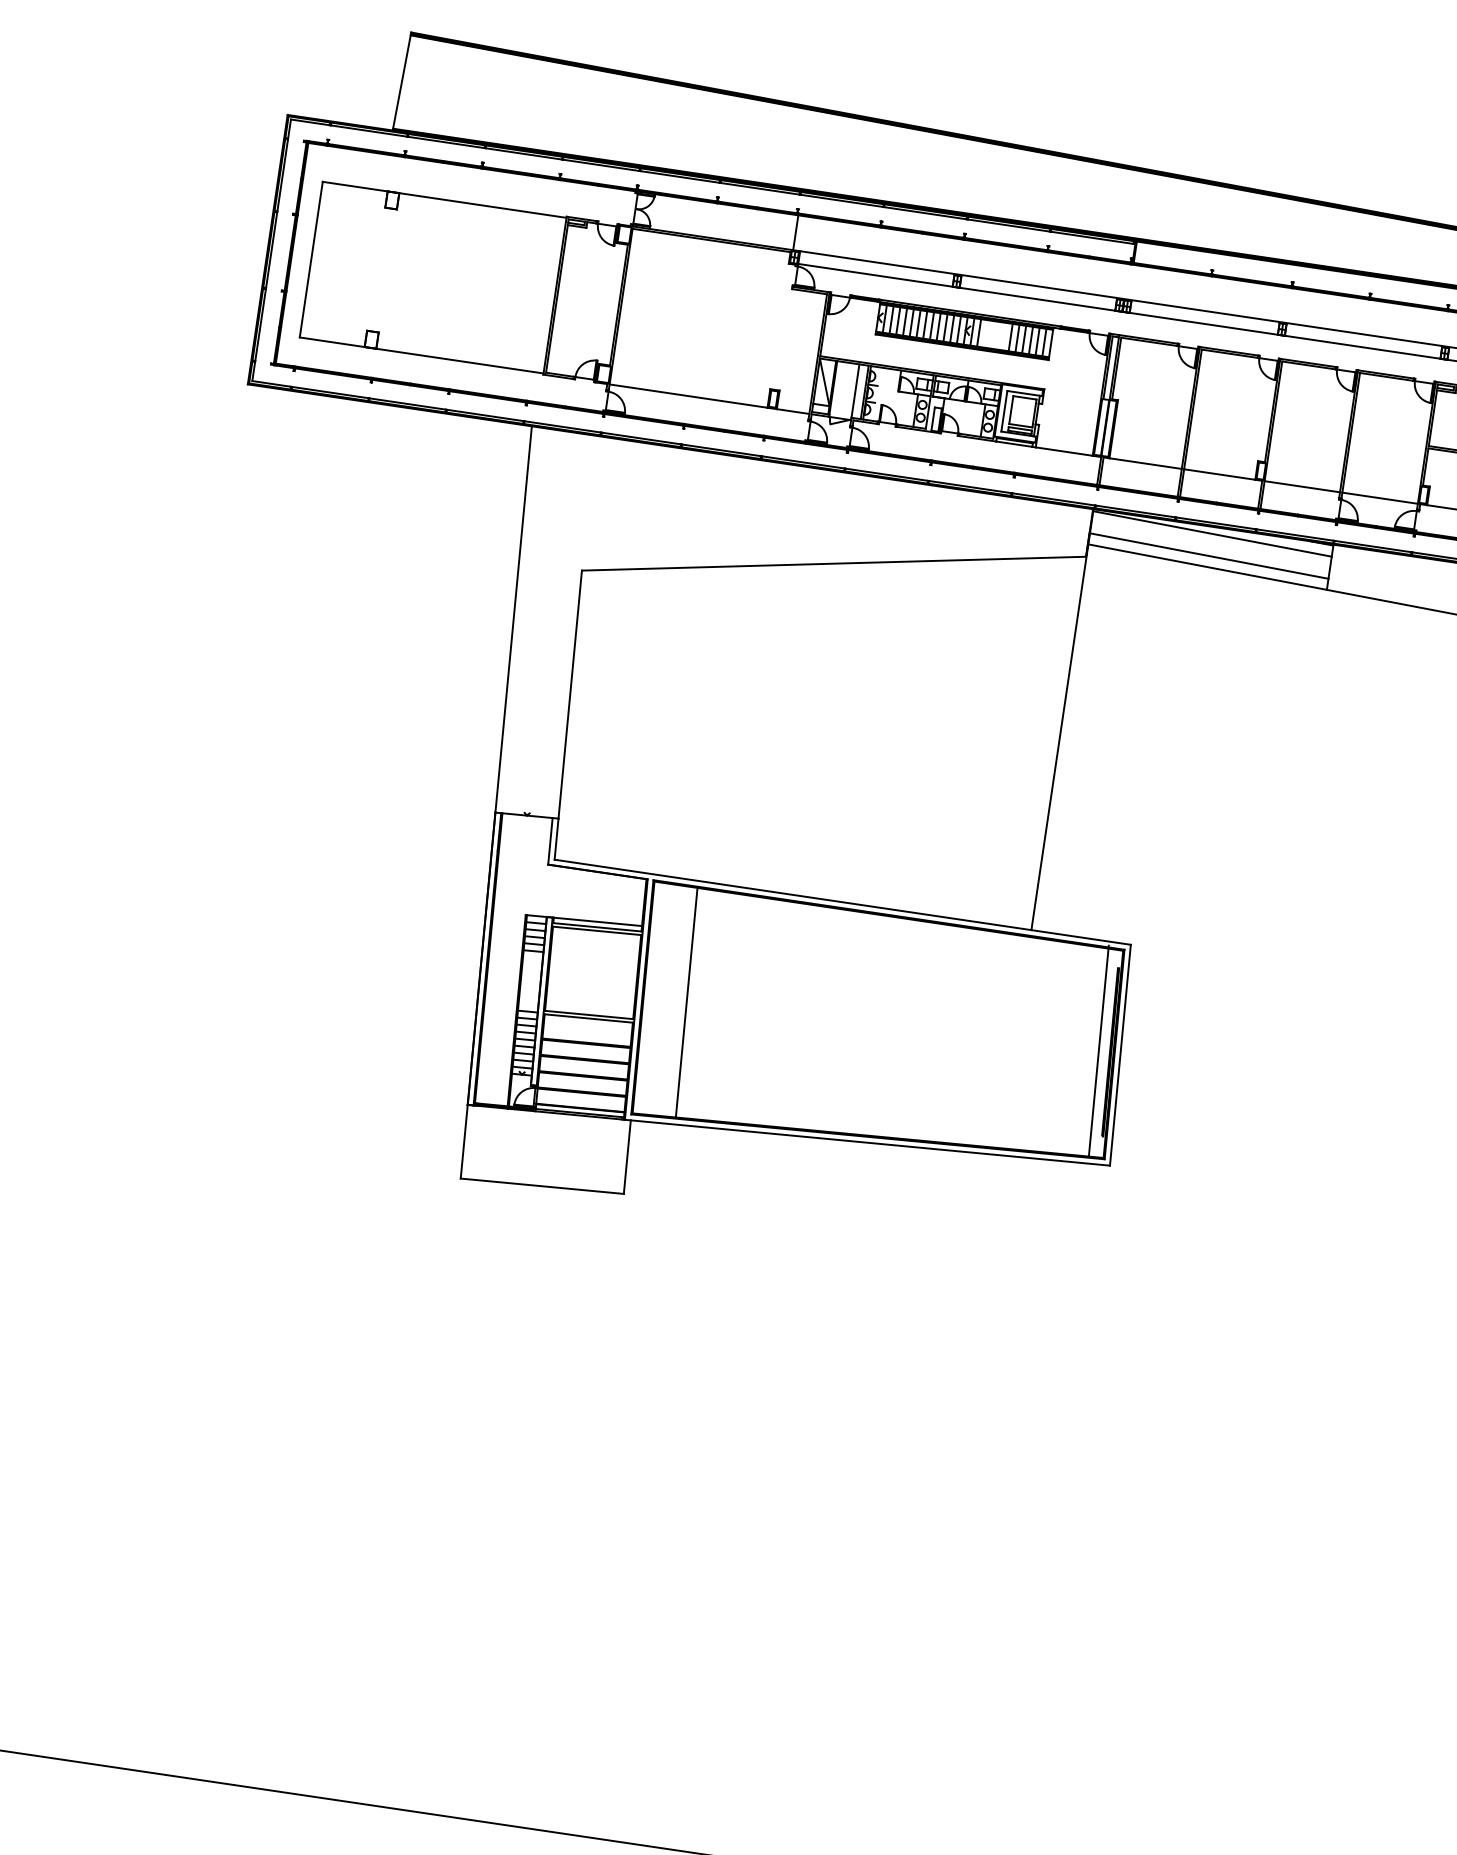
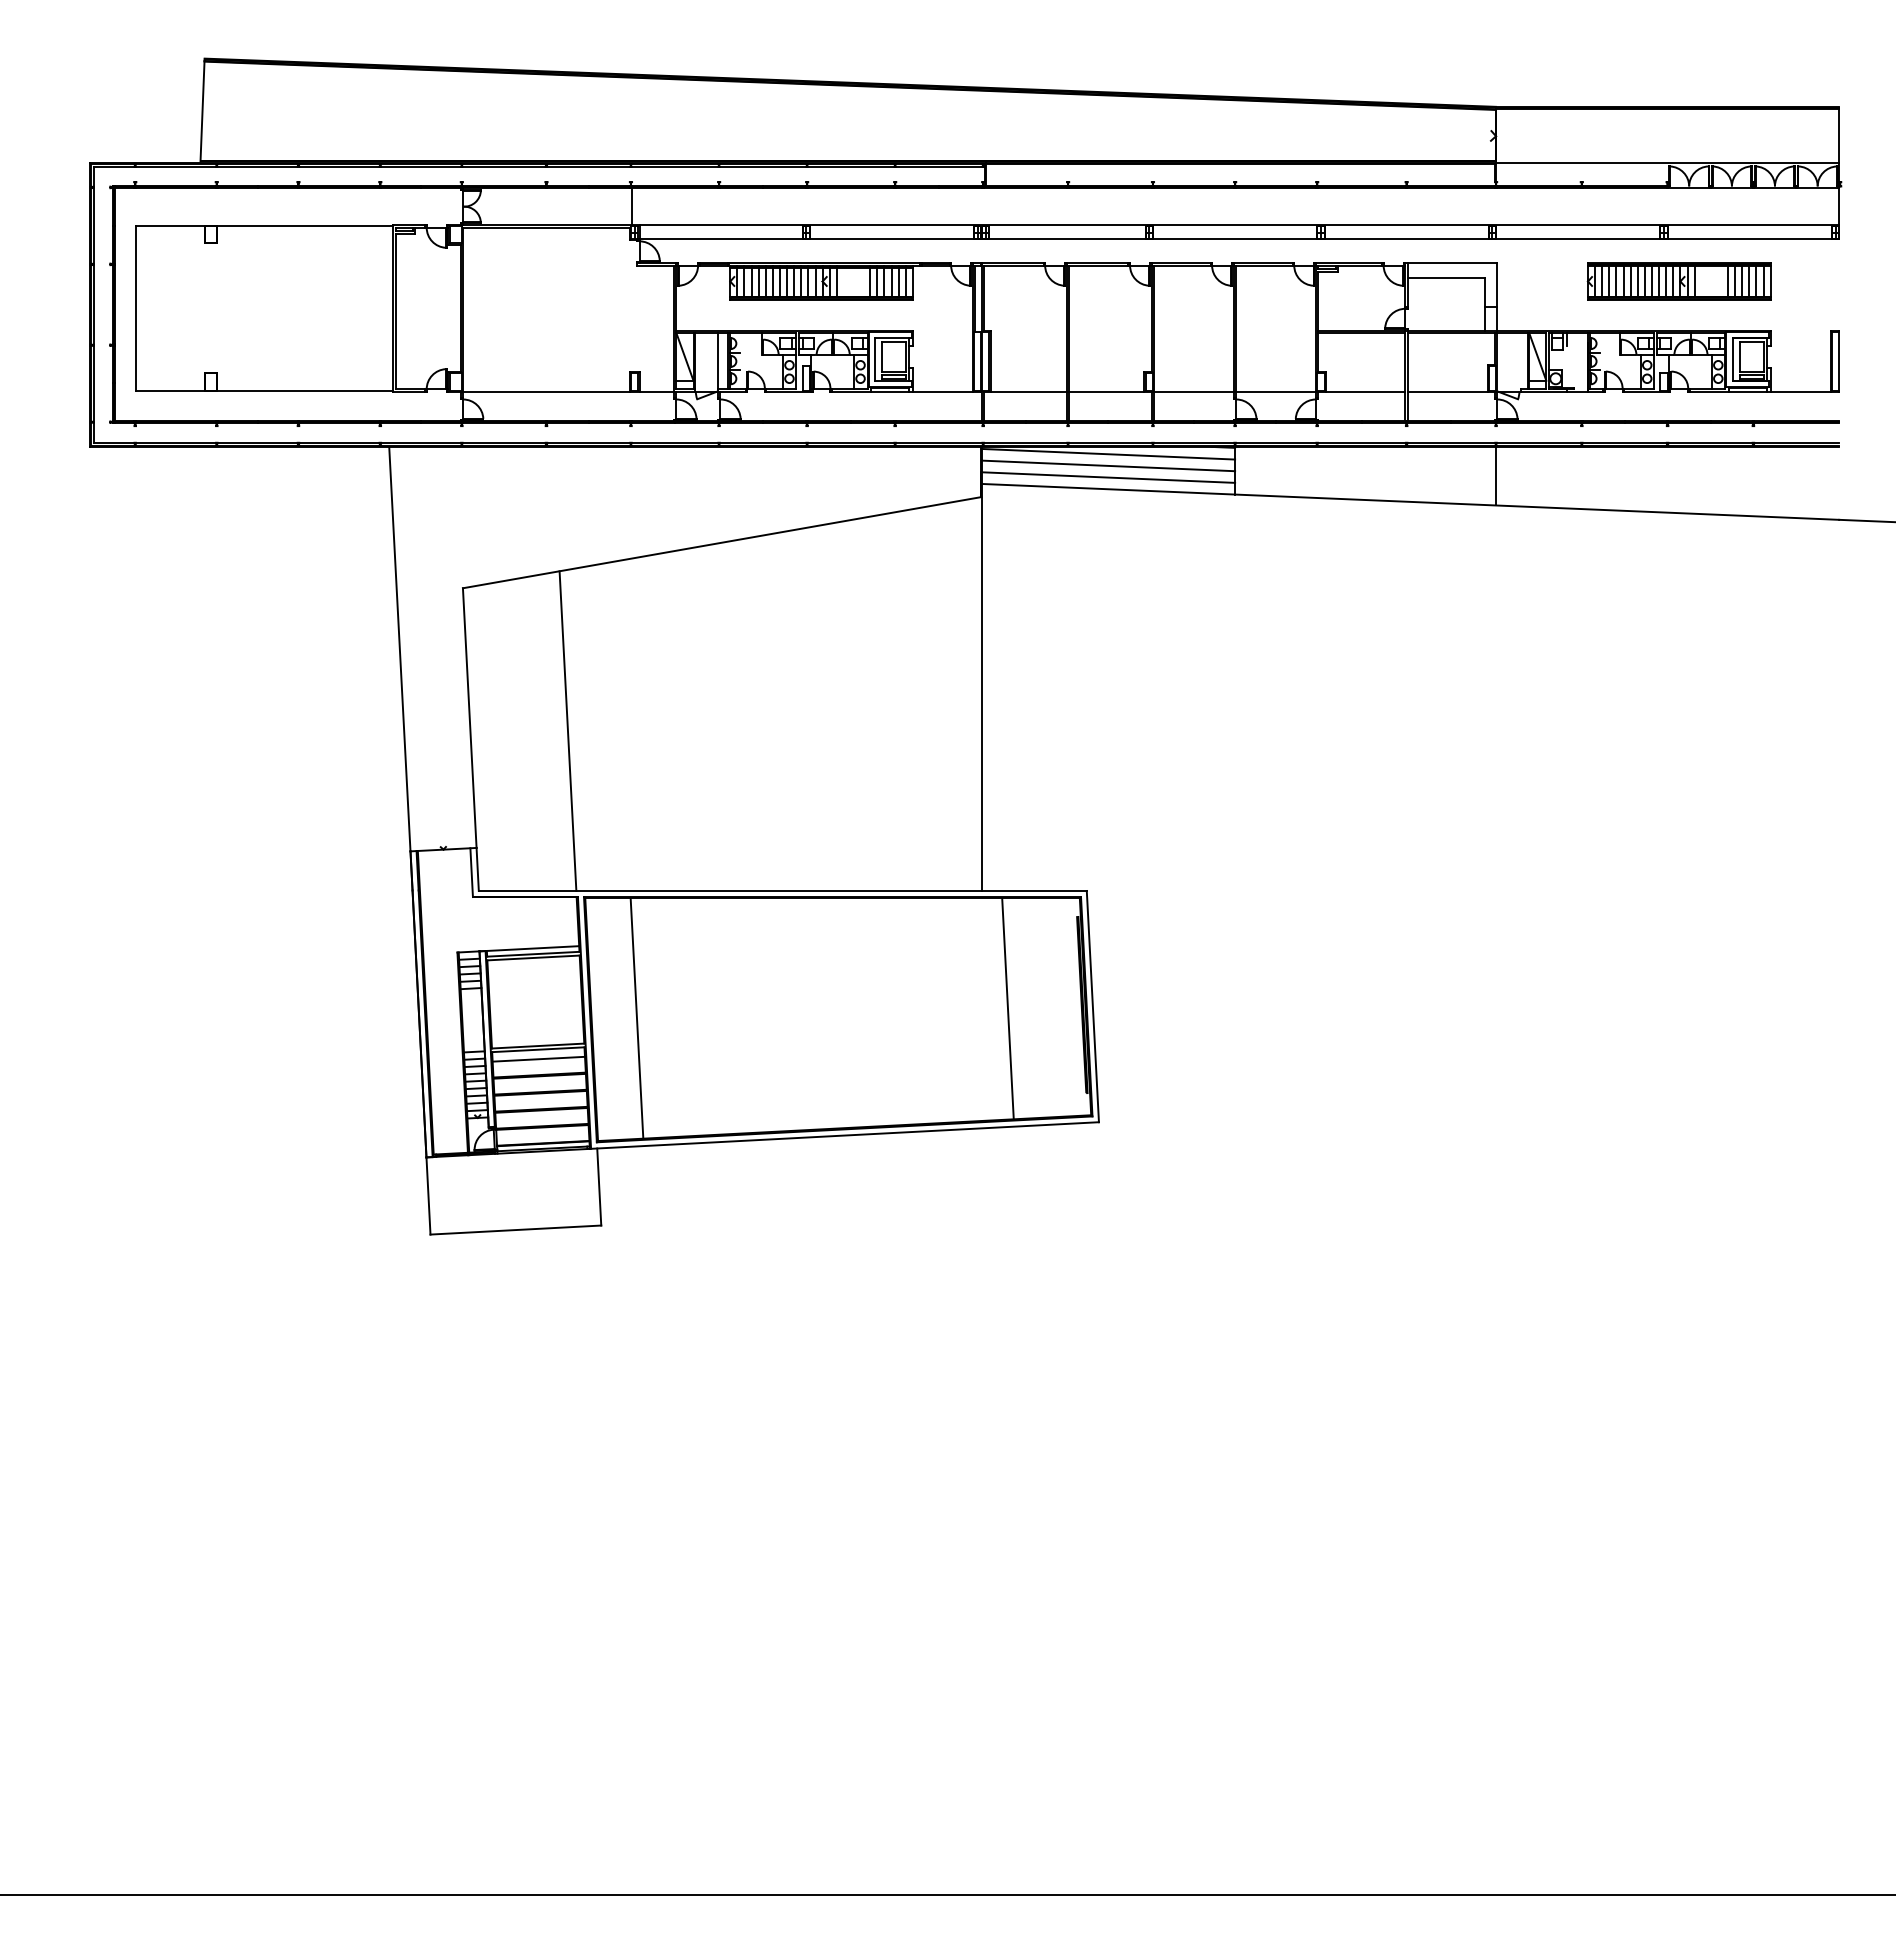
line: (1210, 544) -> (1108, 465), added
line: (661, 720) -> (567, 730), added
line: (587, 1026) -> (538, 1058), added
line: (1098, 1050) -> (1007, 1008), moved

